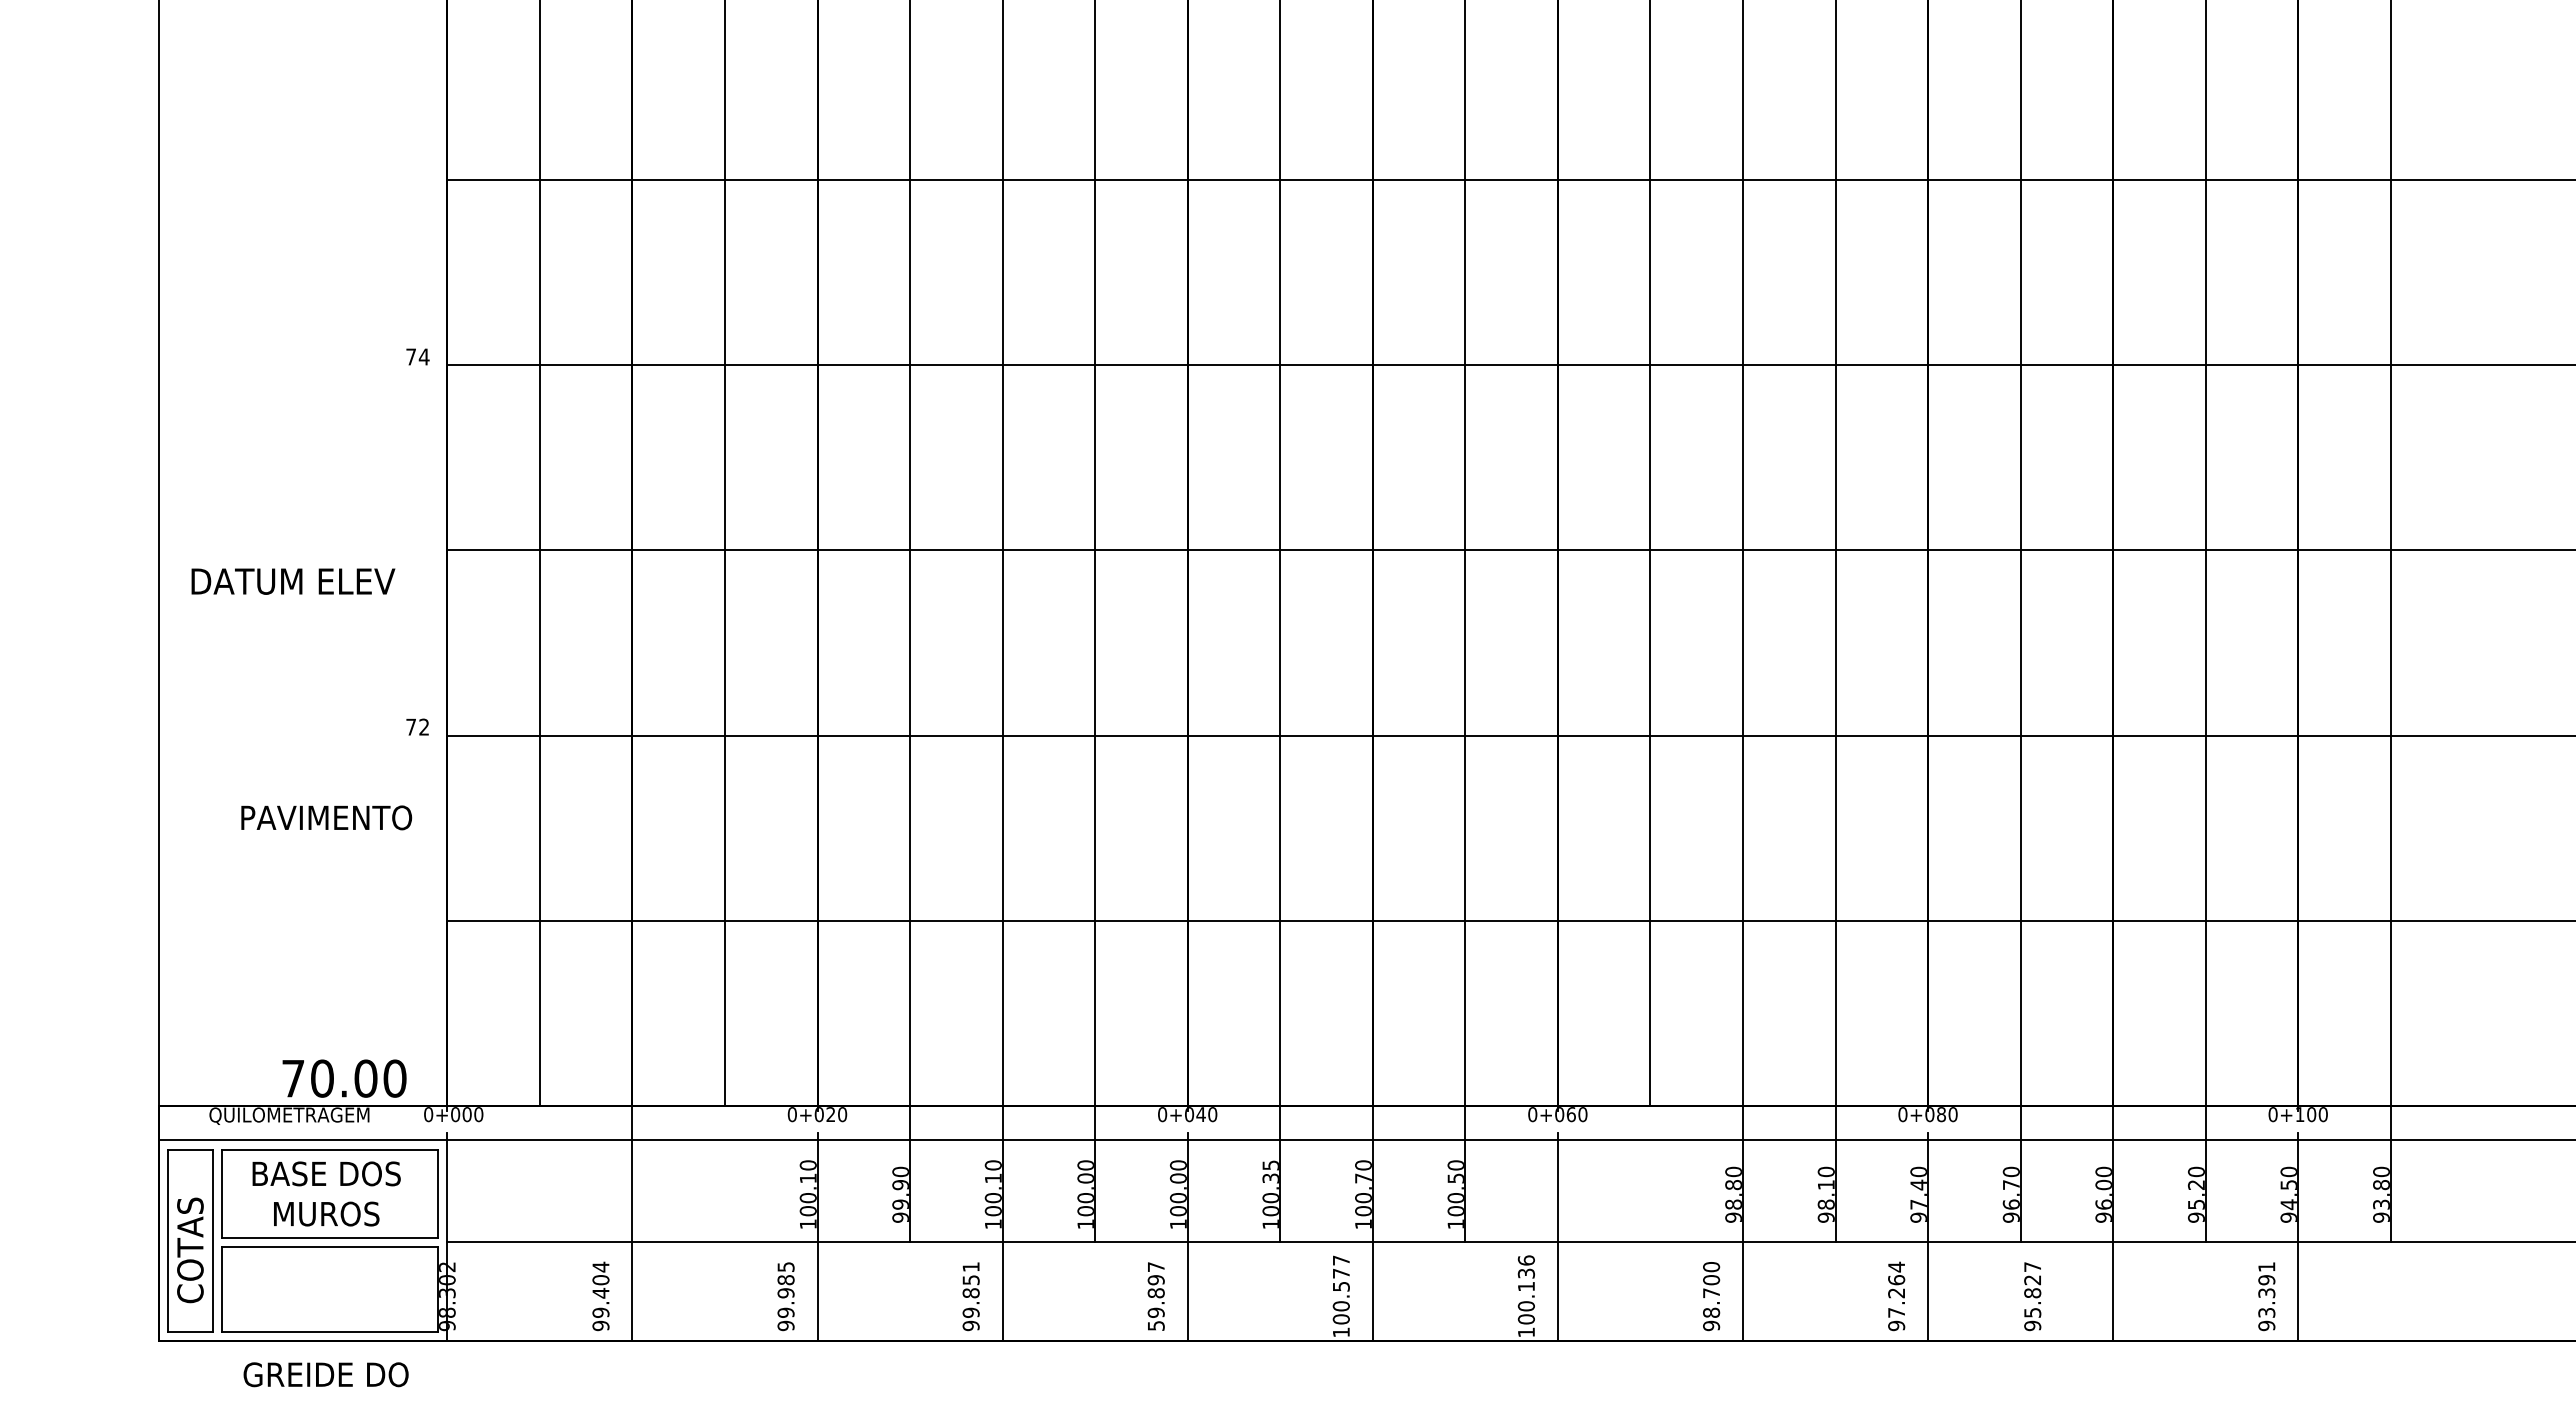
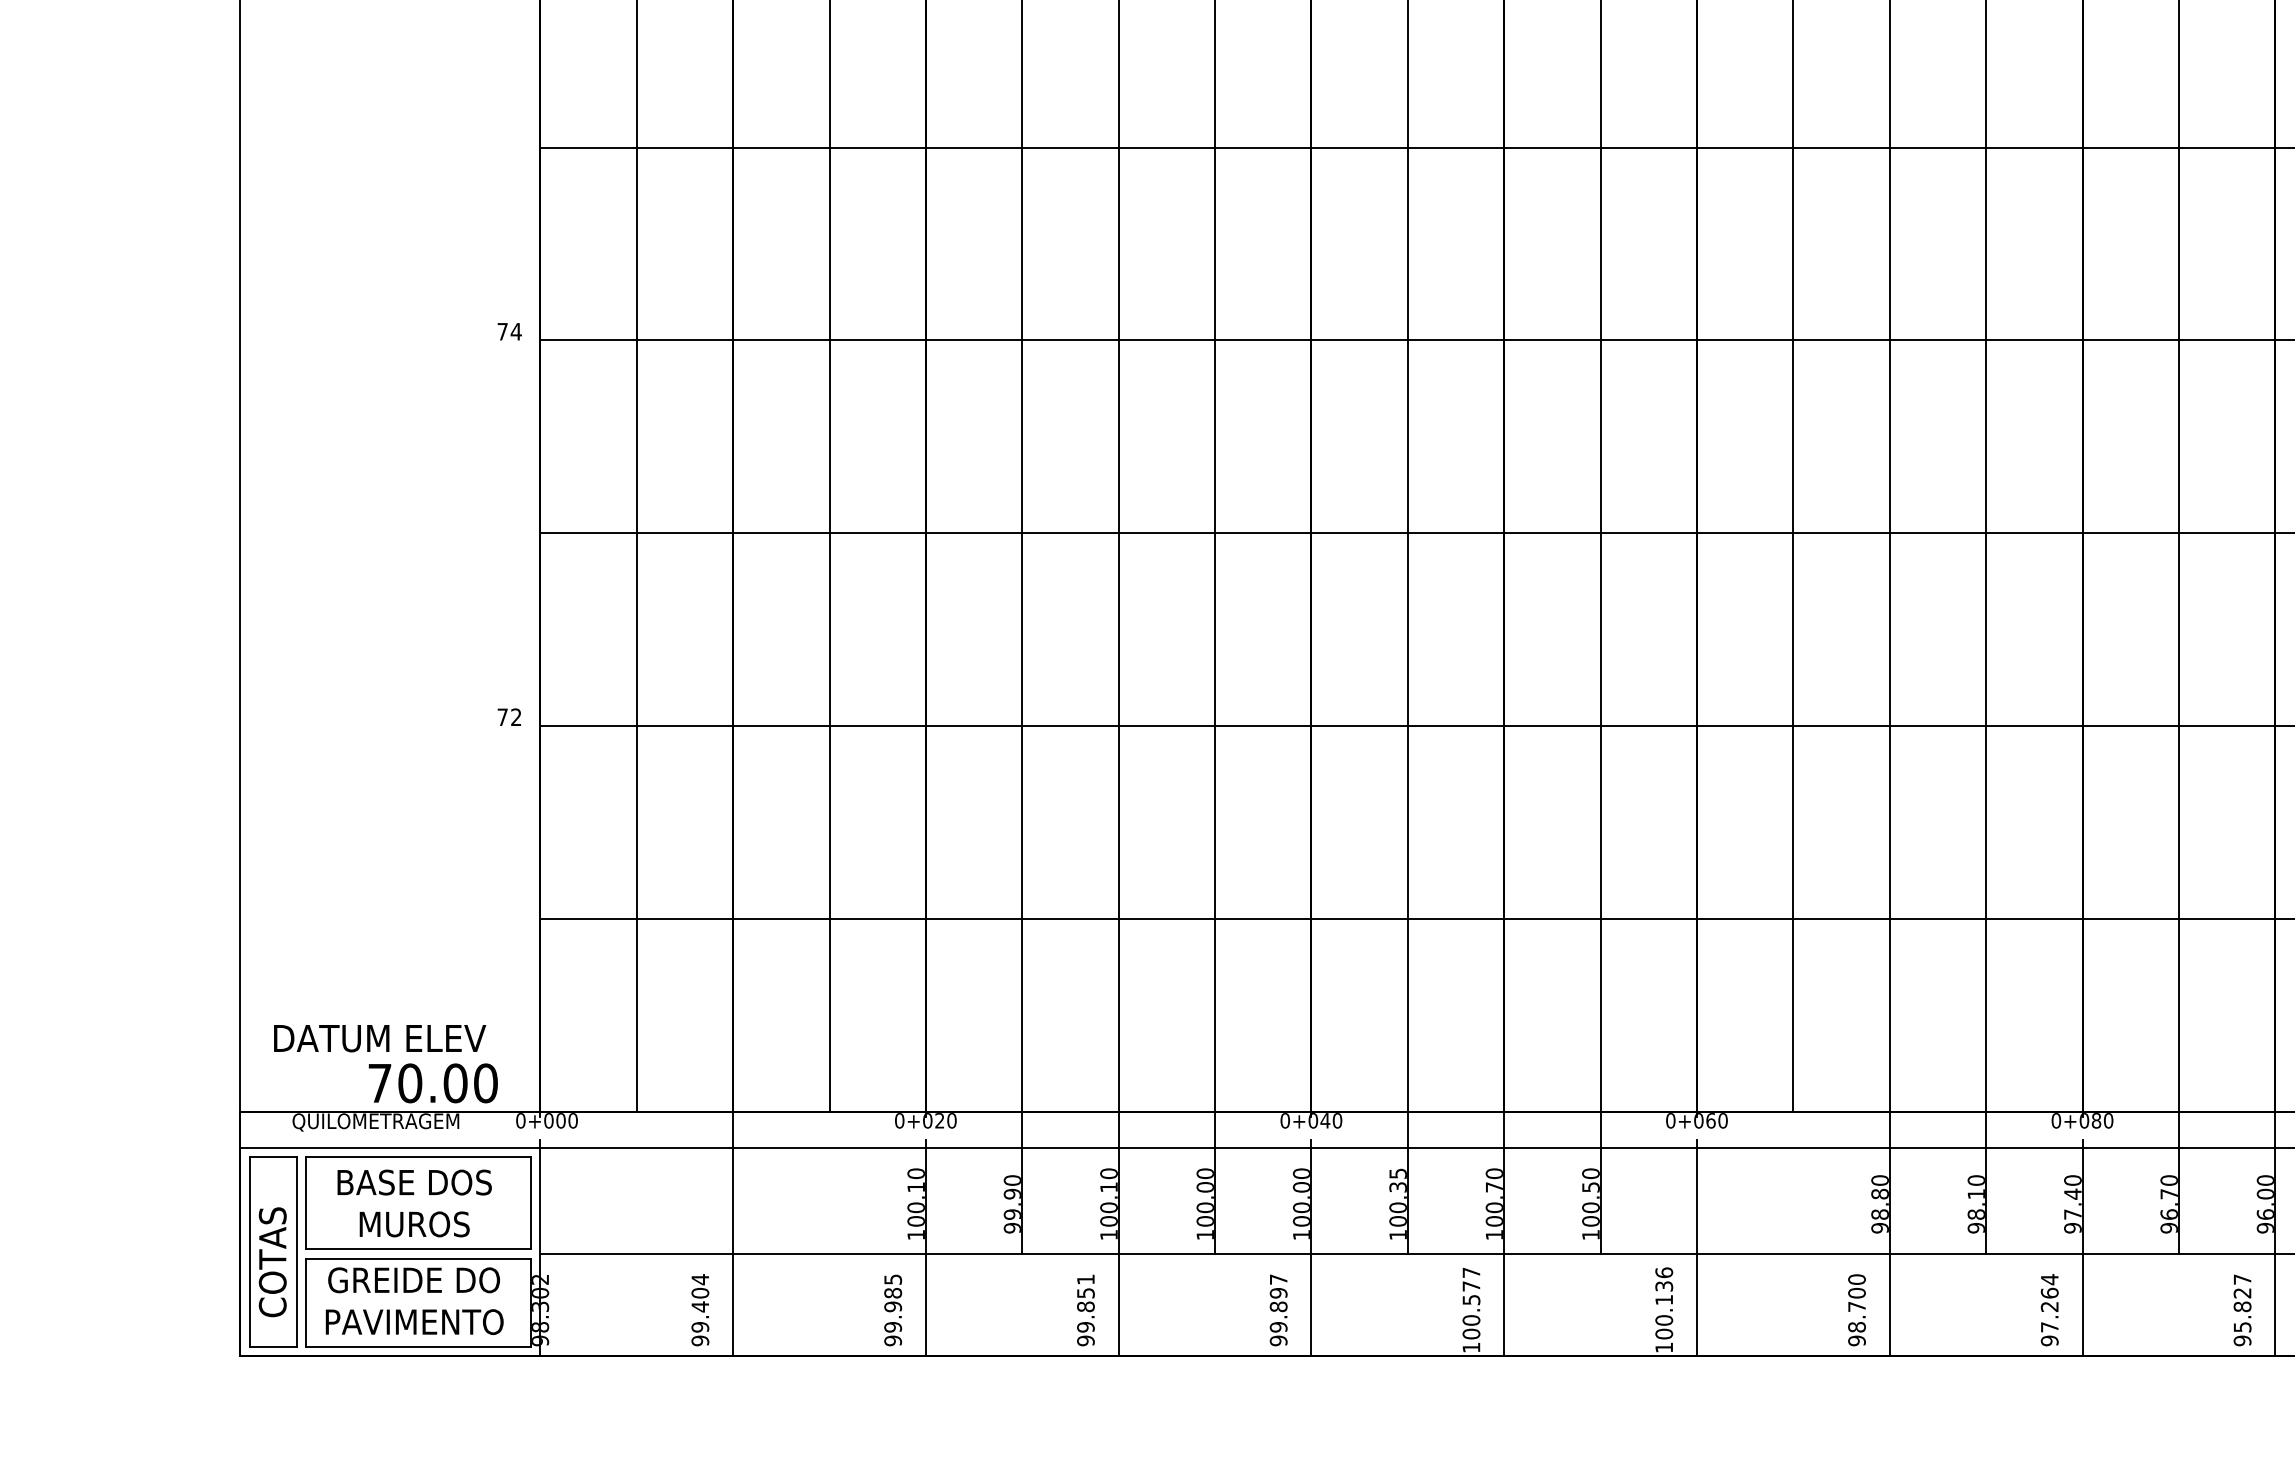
text: (293, 581) -> (380, 1038), moved
text: (326, 817) -> (414, 1321), moved
text: (2032, 1296) -> (2242, 1310), moved
text: (1155, 1325) -> (1277, 1340), 59.897 -> 99.897
text: (325, 1374) -> (413, 1280), moved

